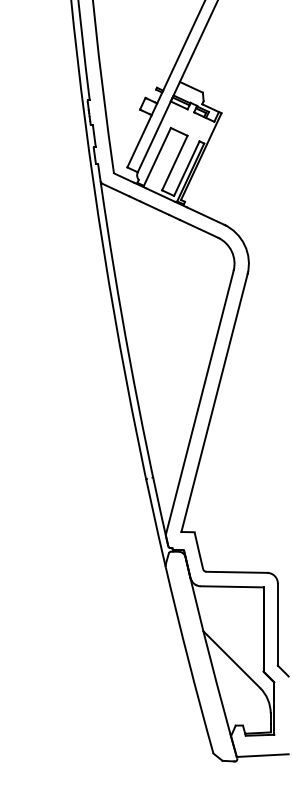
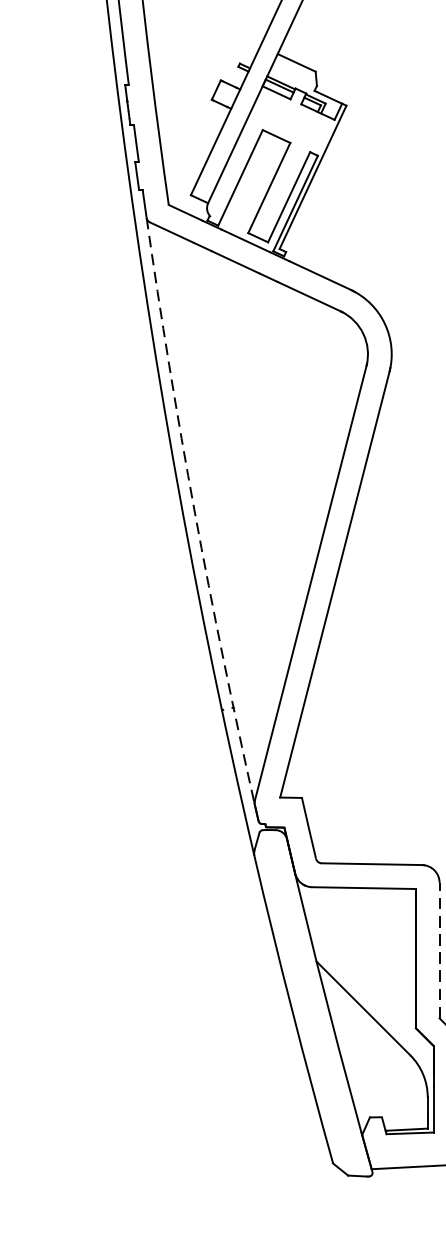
arc: (129, 359) -> (194, 512), solid -> dashed
line: (277, 624) -> (438, 950), solid -> dashed

